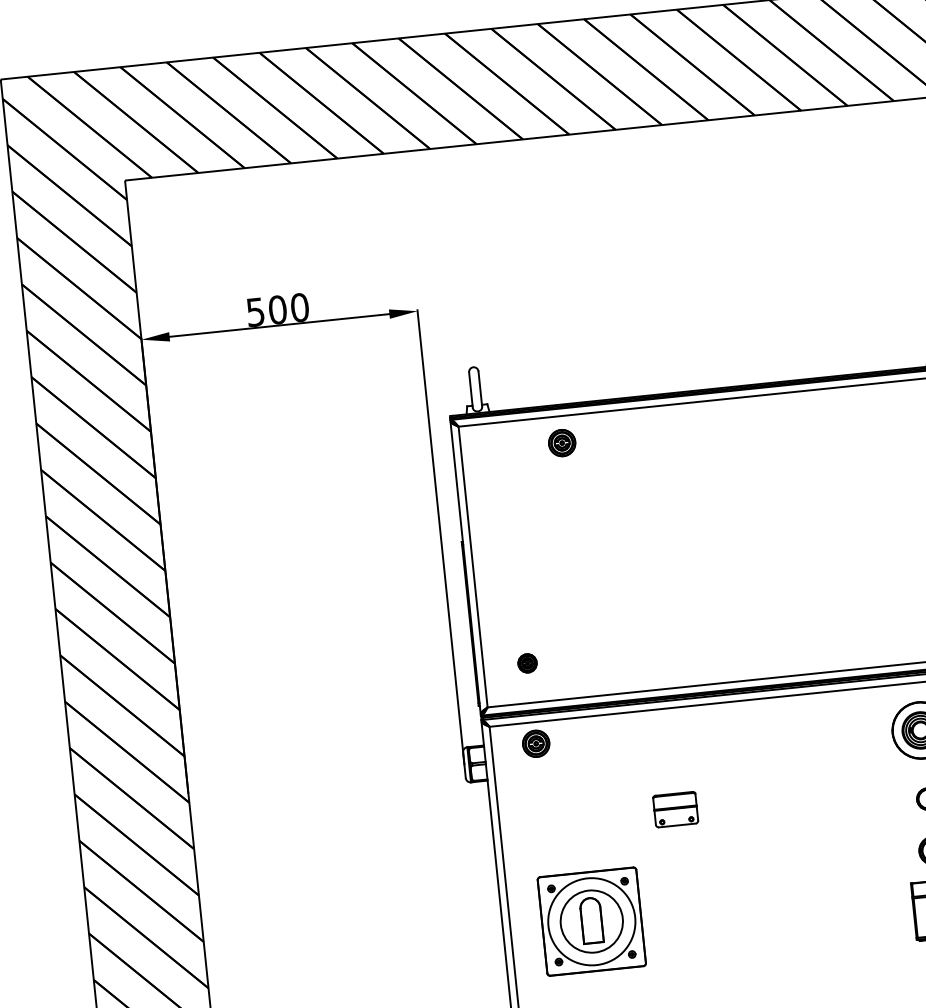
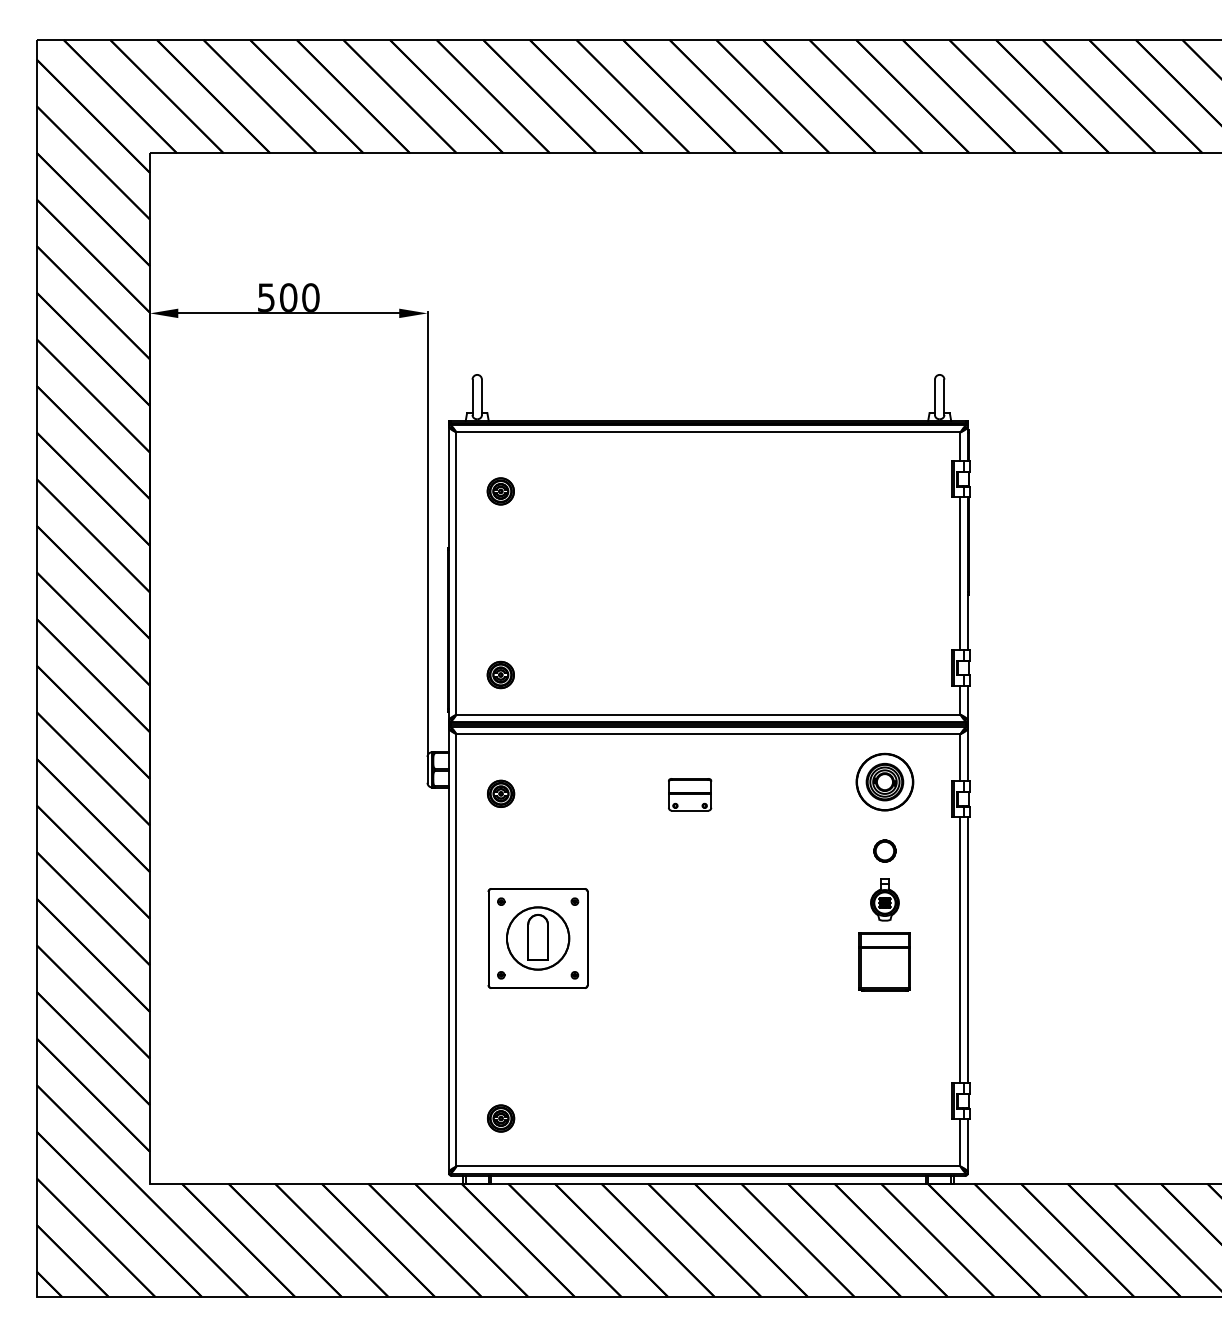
part: (561, 443) -> (500, 491), moved
part: (527, 662) -> (500, 674), size x1.43
part: (536, 743) -> (501, 793), moved
part: (676, 809) -> (690, 794), moved
circle: (591, 921) -> (537, 938), size x0.71

